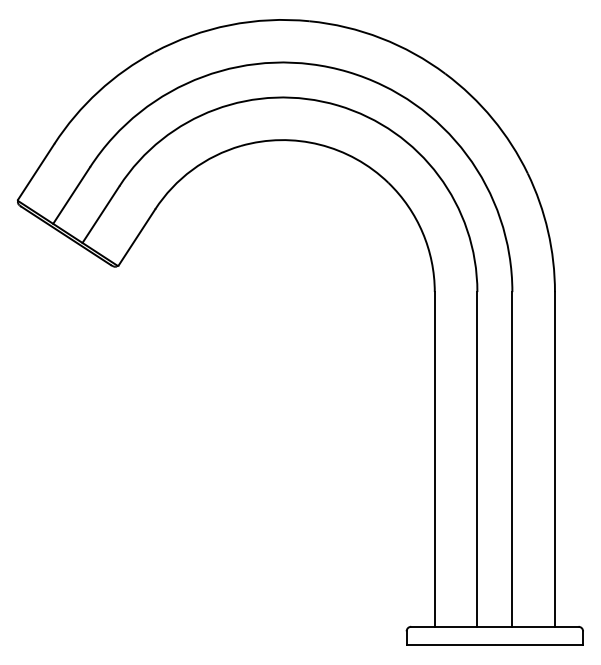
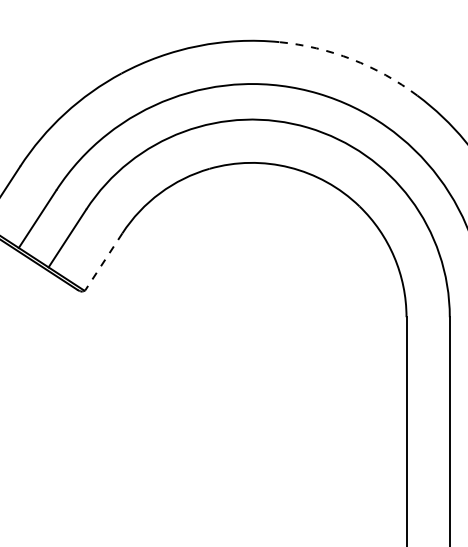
arc: (381, 38) -> (352, 59), solid -> dashed
line: (136, 237) -> (103, 261), solid -> dashed

